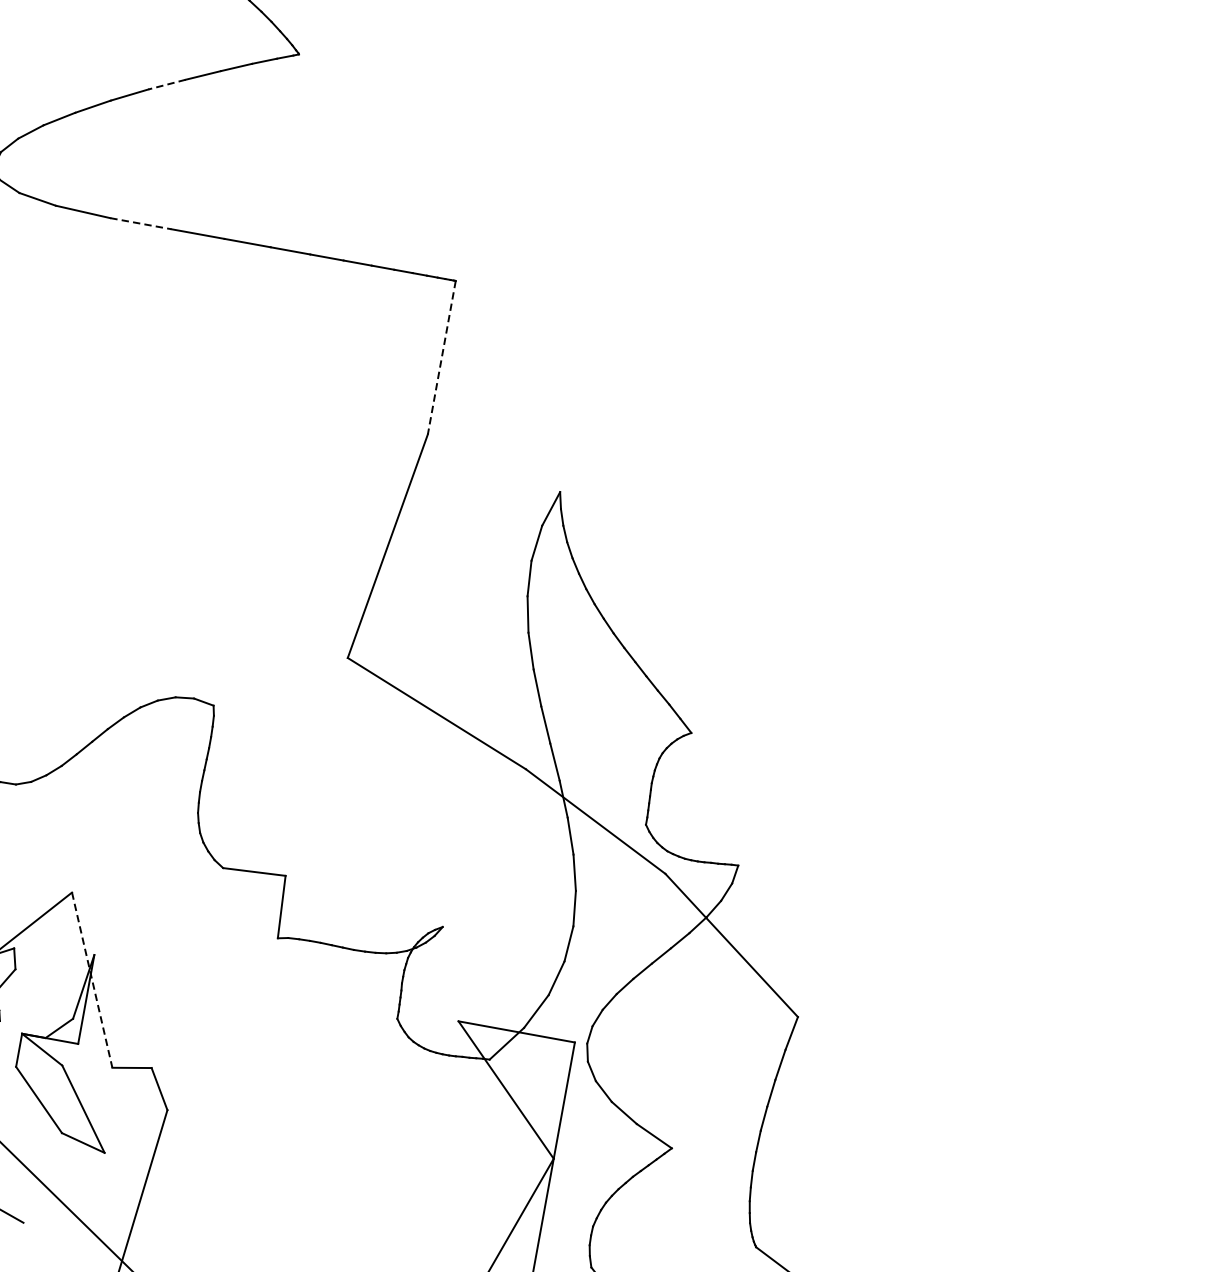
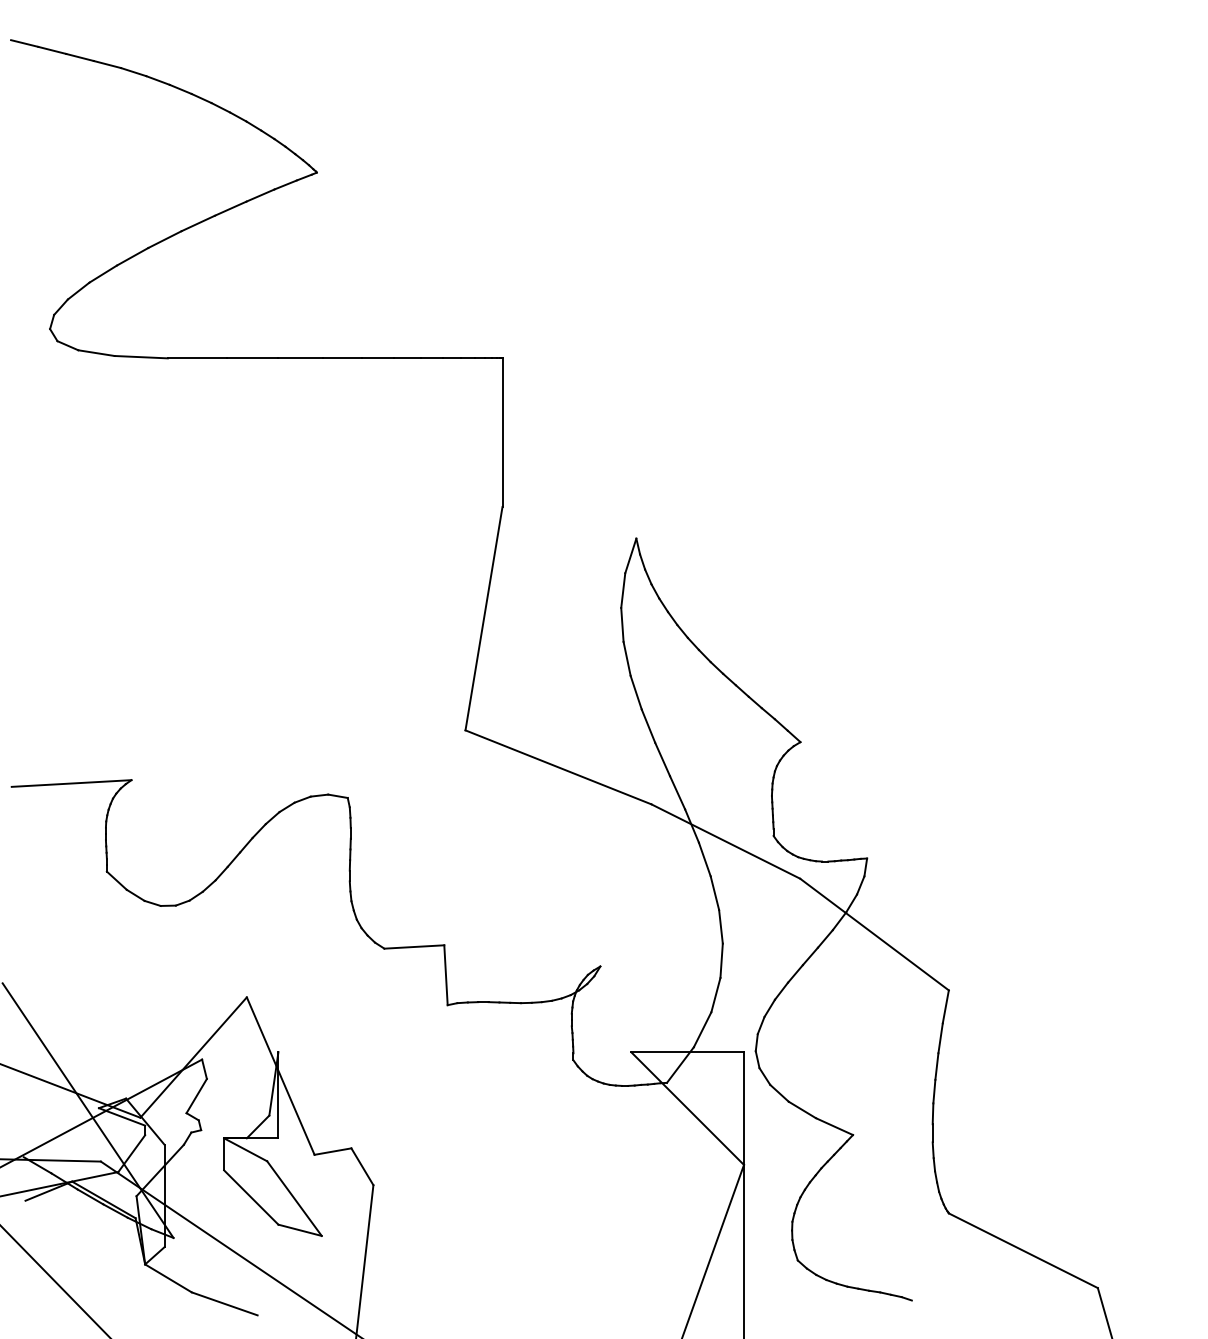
line: (166, 84) -> (197, 223), dashed -> solid
line: (140, 223) -> (197, 358), dashed -> solid
line: (441, 358) -> (502, 433), dashed -> solid
line: (91, 980) -> (280, 1076), dashed -> solid

